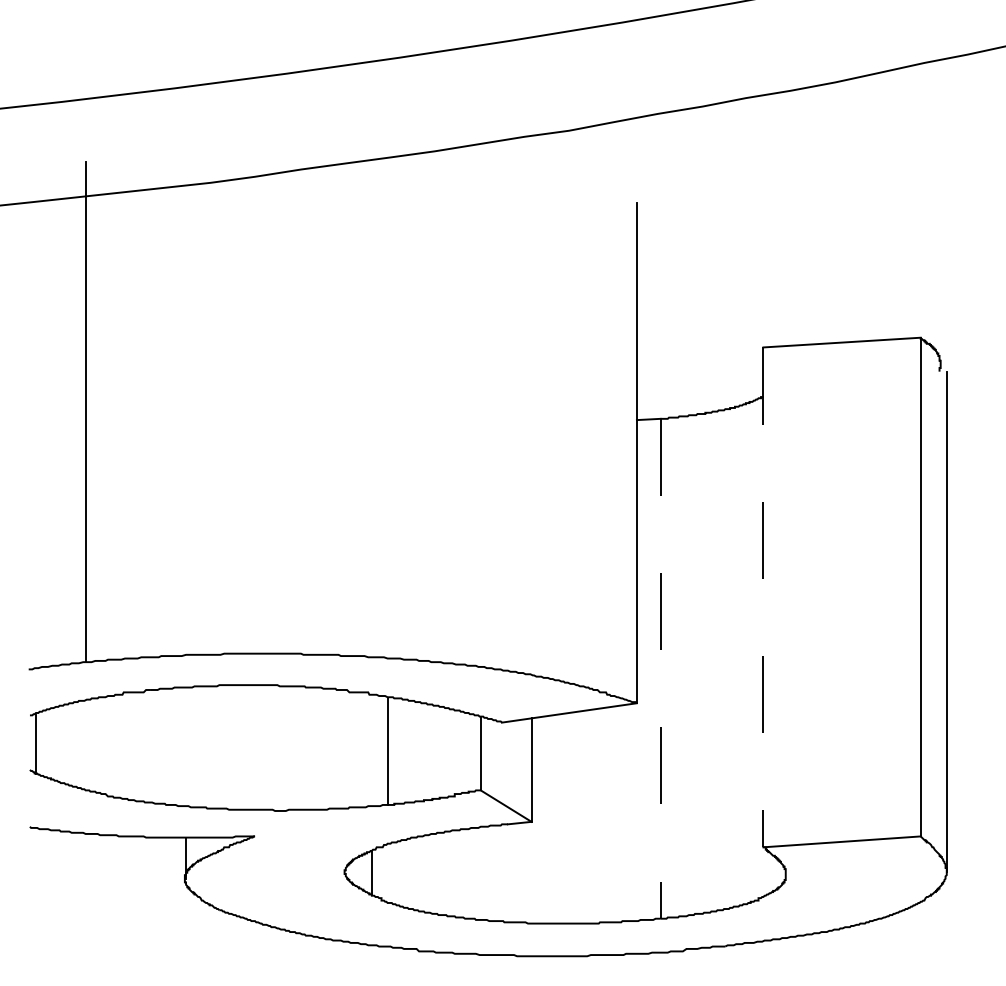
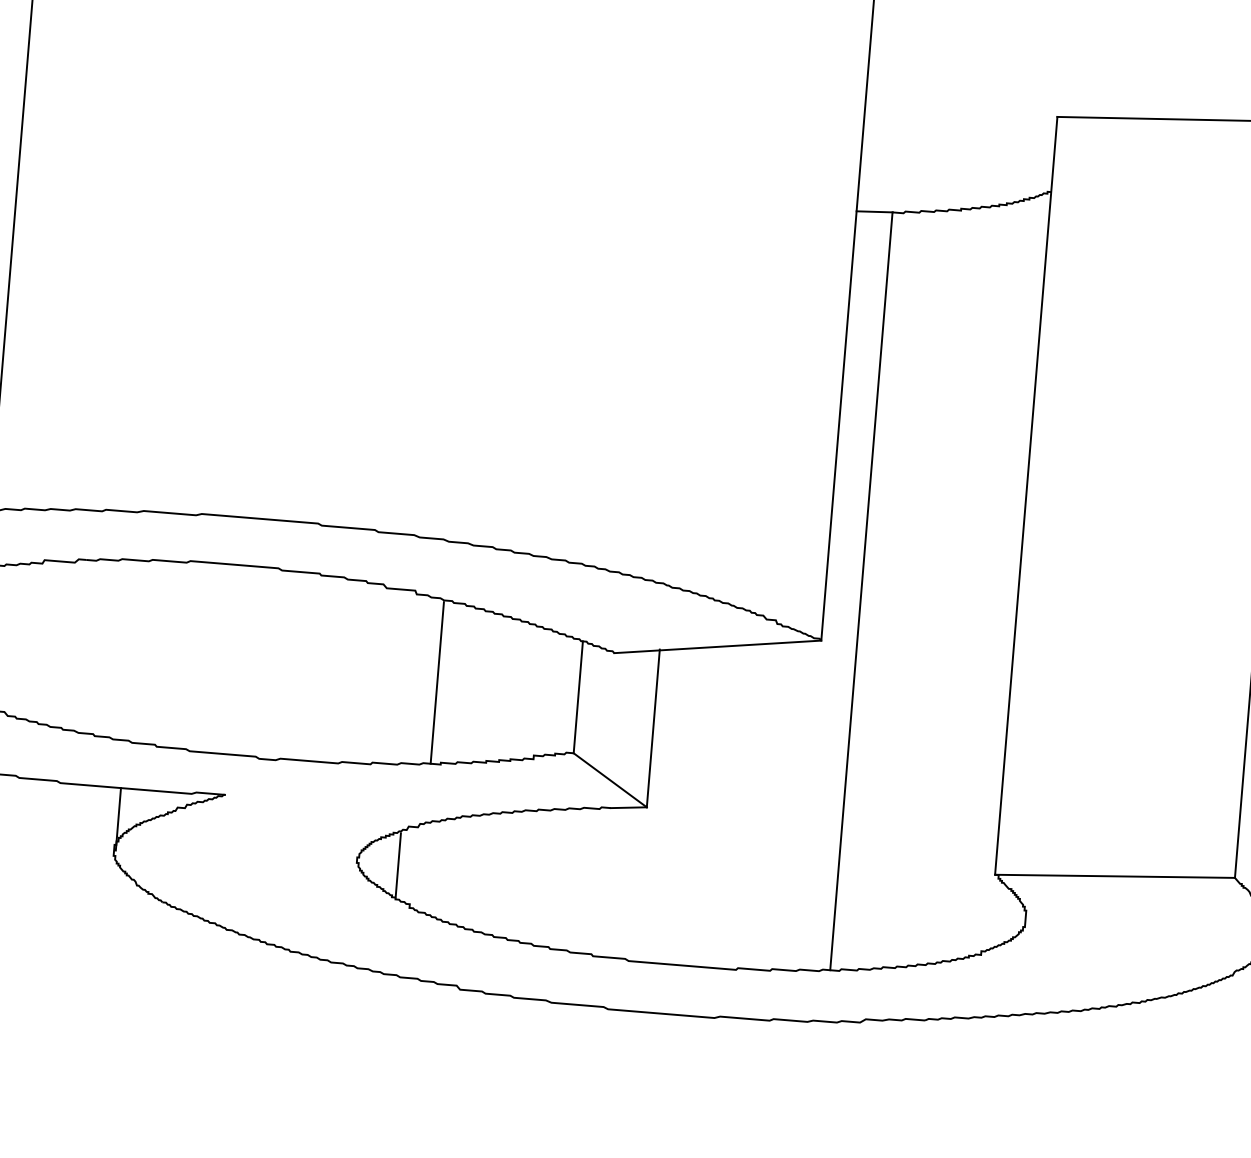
line: (763, 597) -> (1026, 496), dashed -> solid
line: (660, 668) -> (861, 590), dashed -> solid

